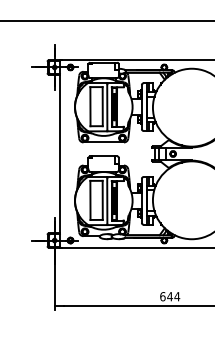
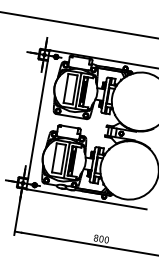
text: (170, 296) -> (101, 238), 644 -> 800

